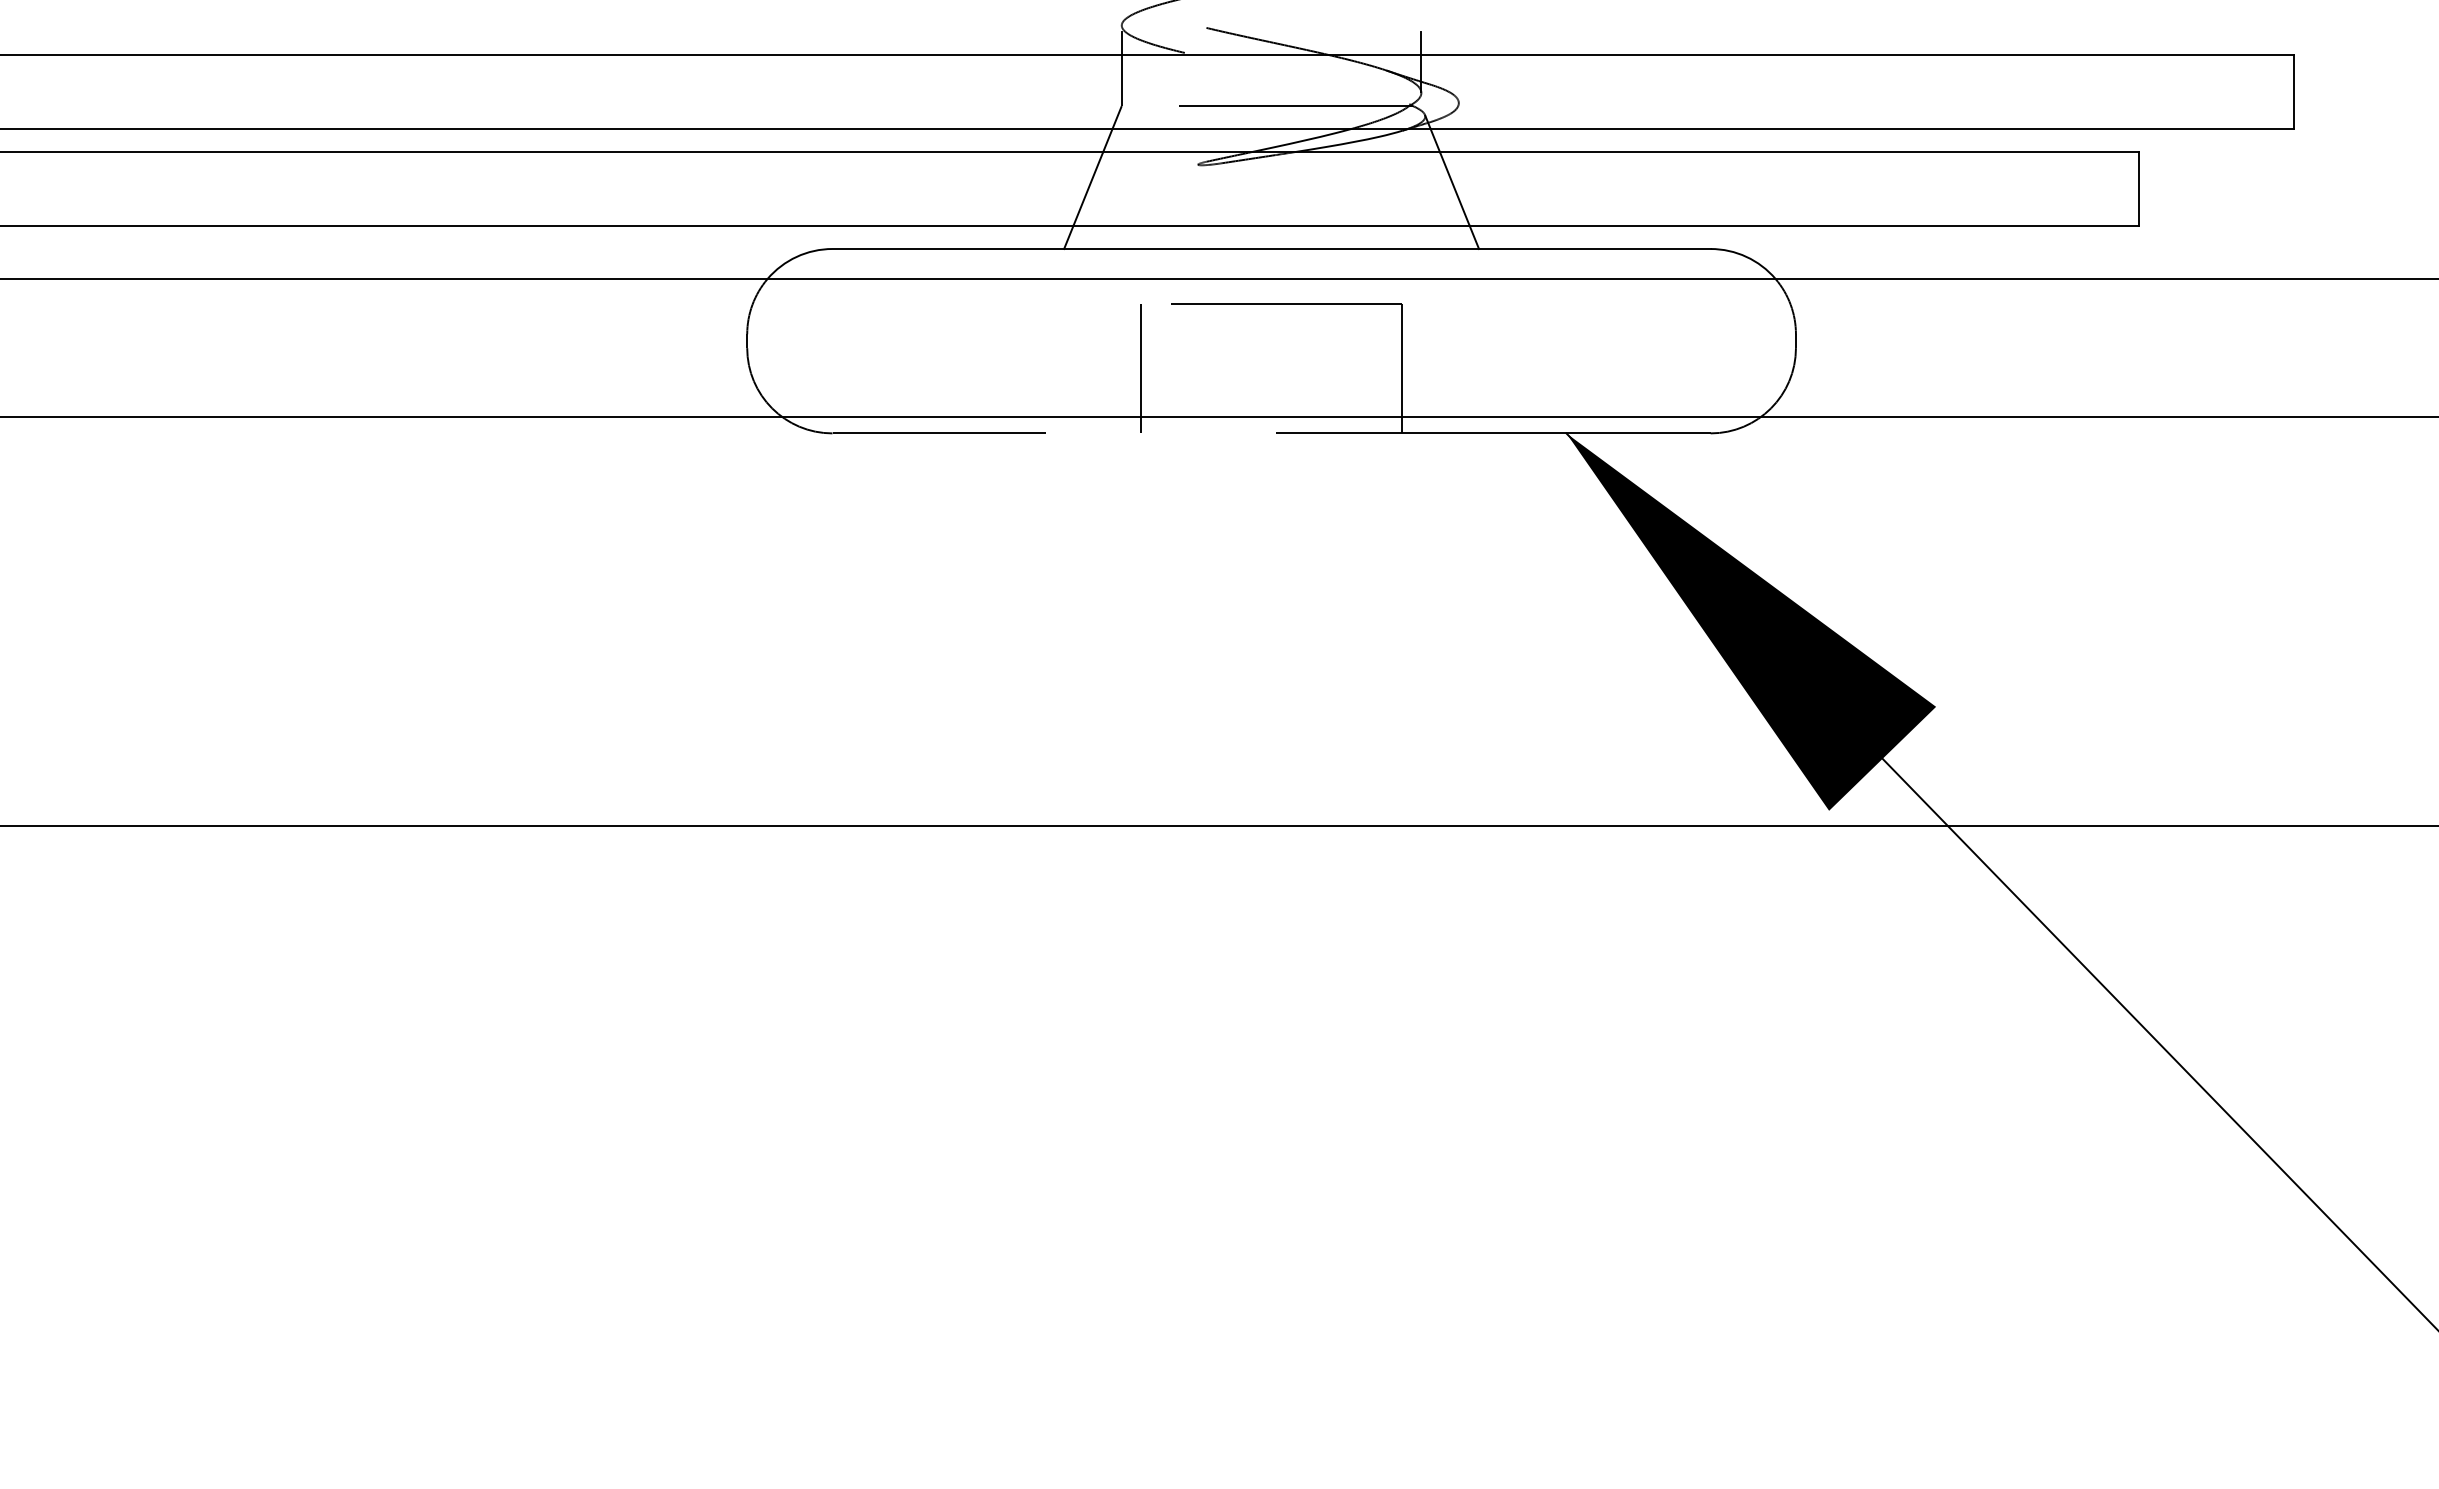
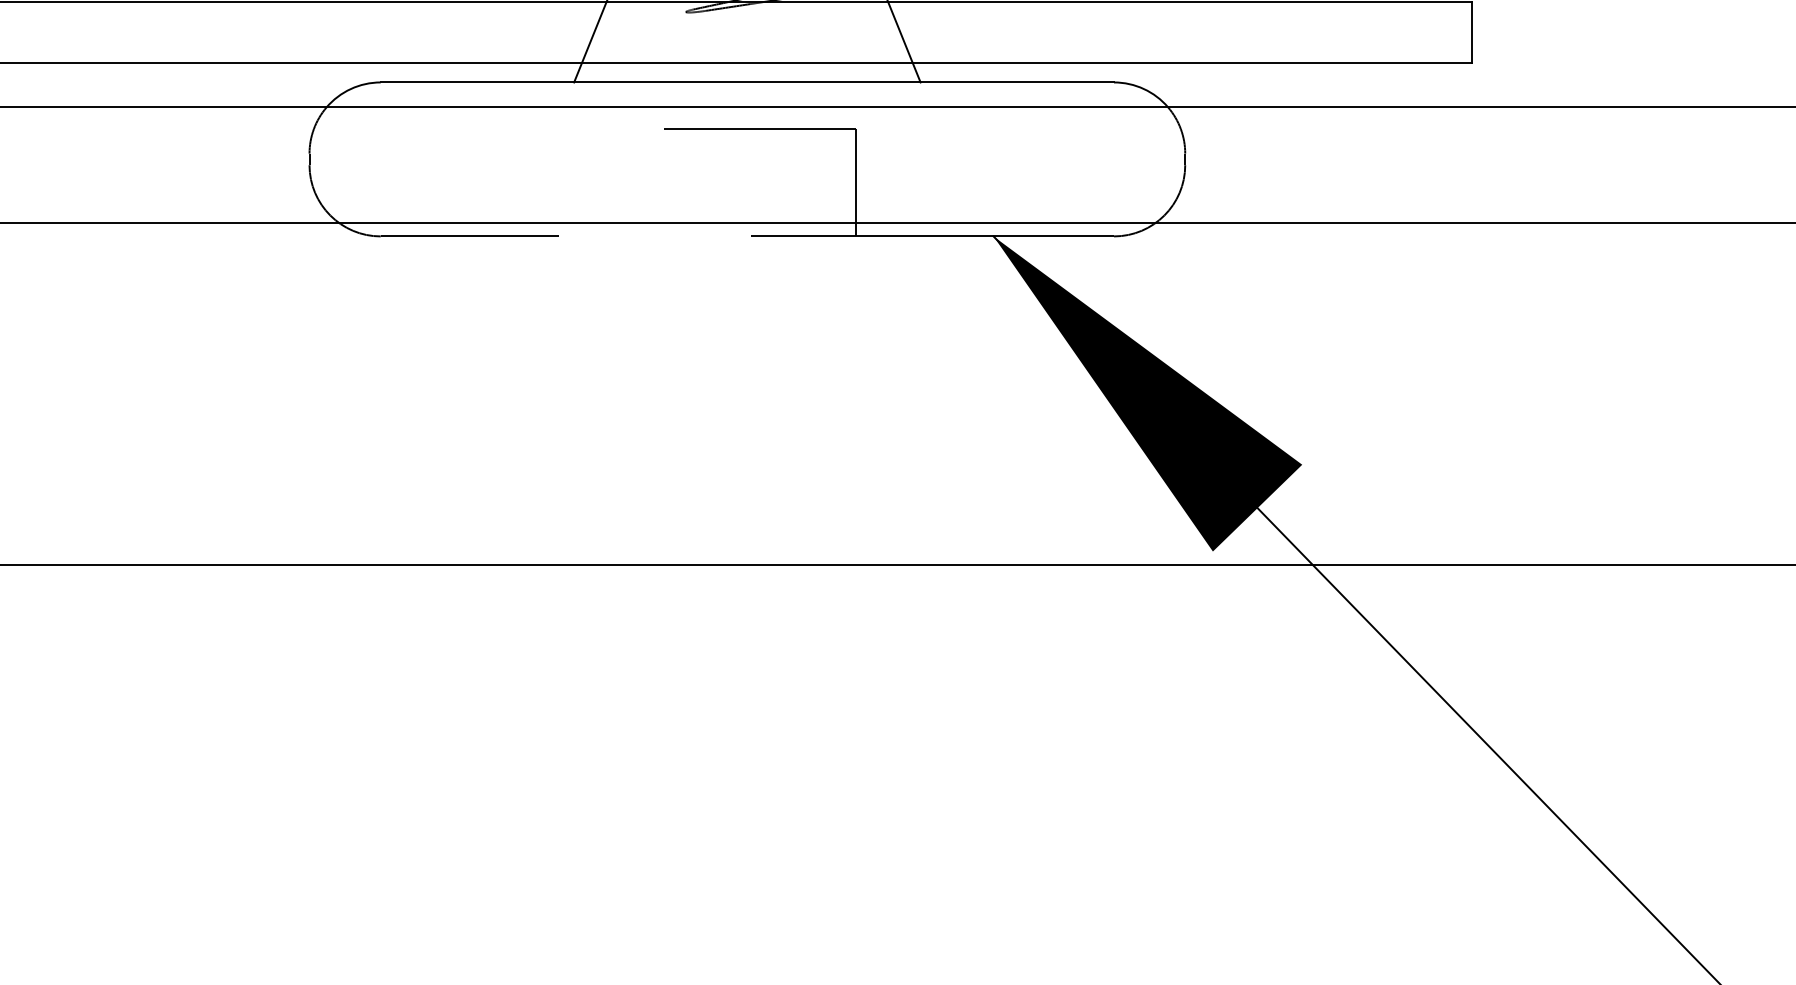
line: (1141, 368) -> (638, 182), removed

